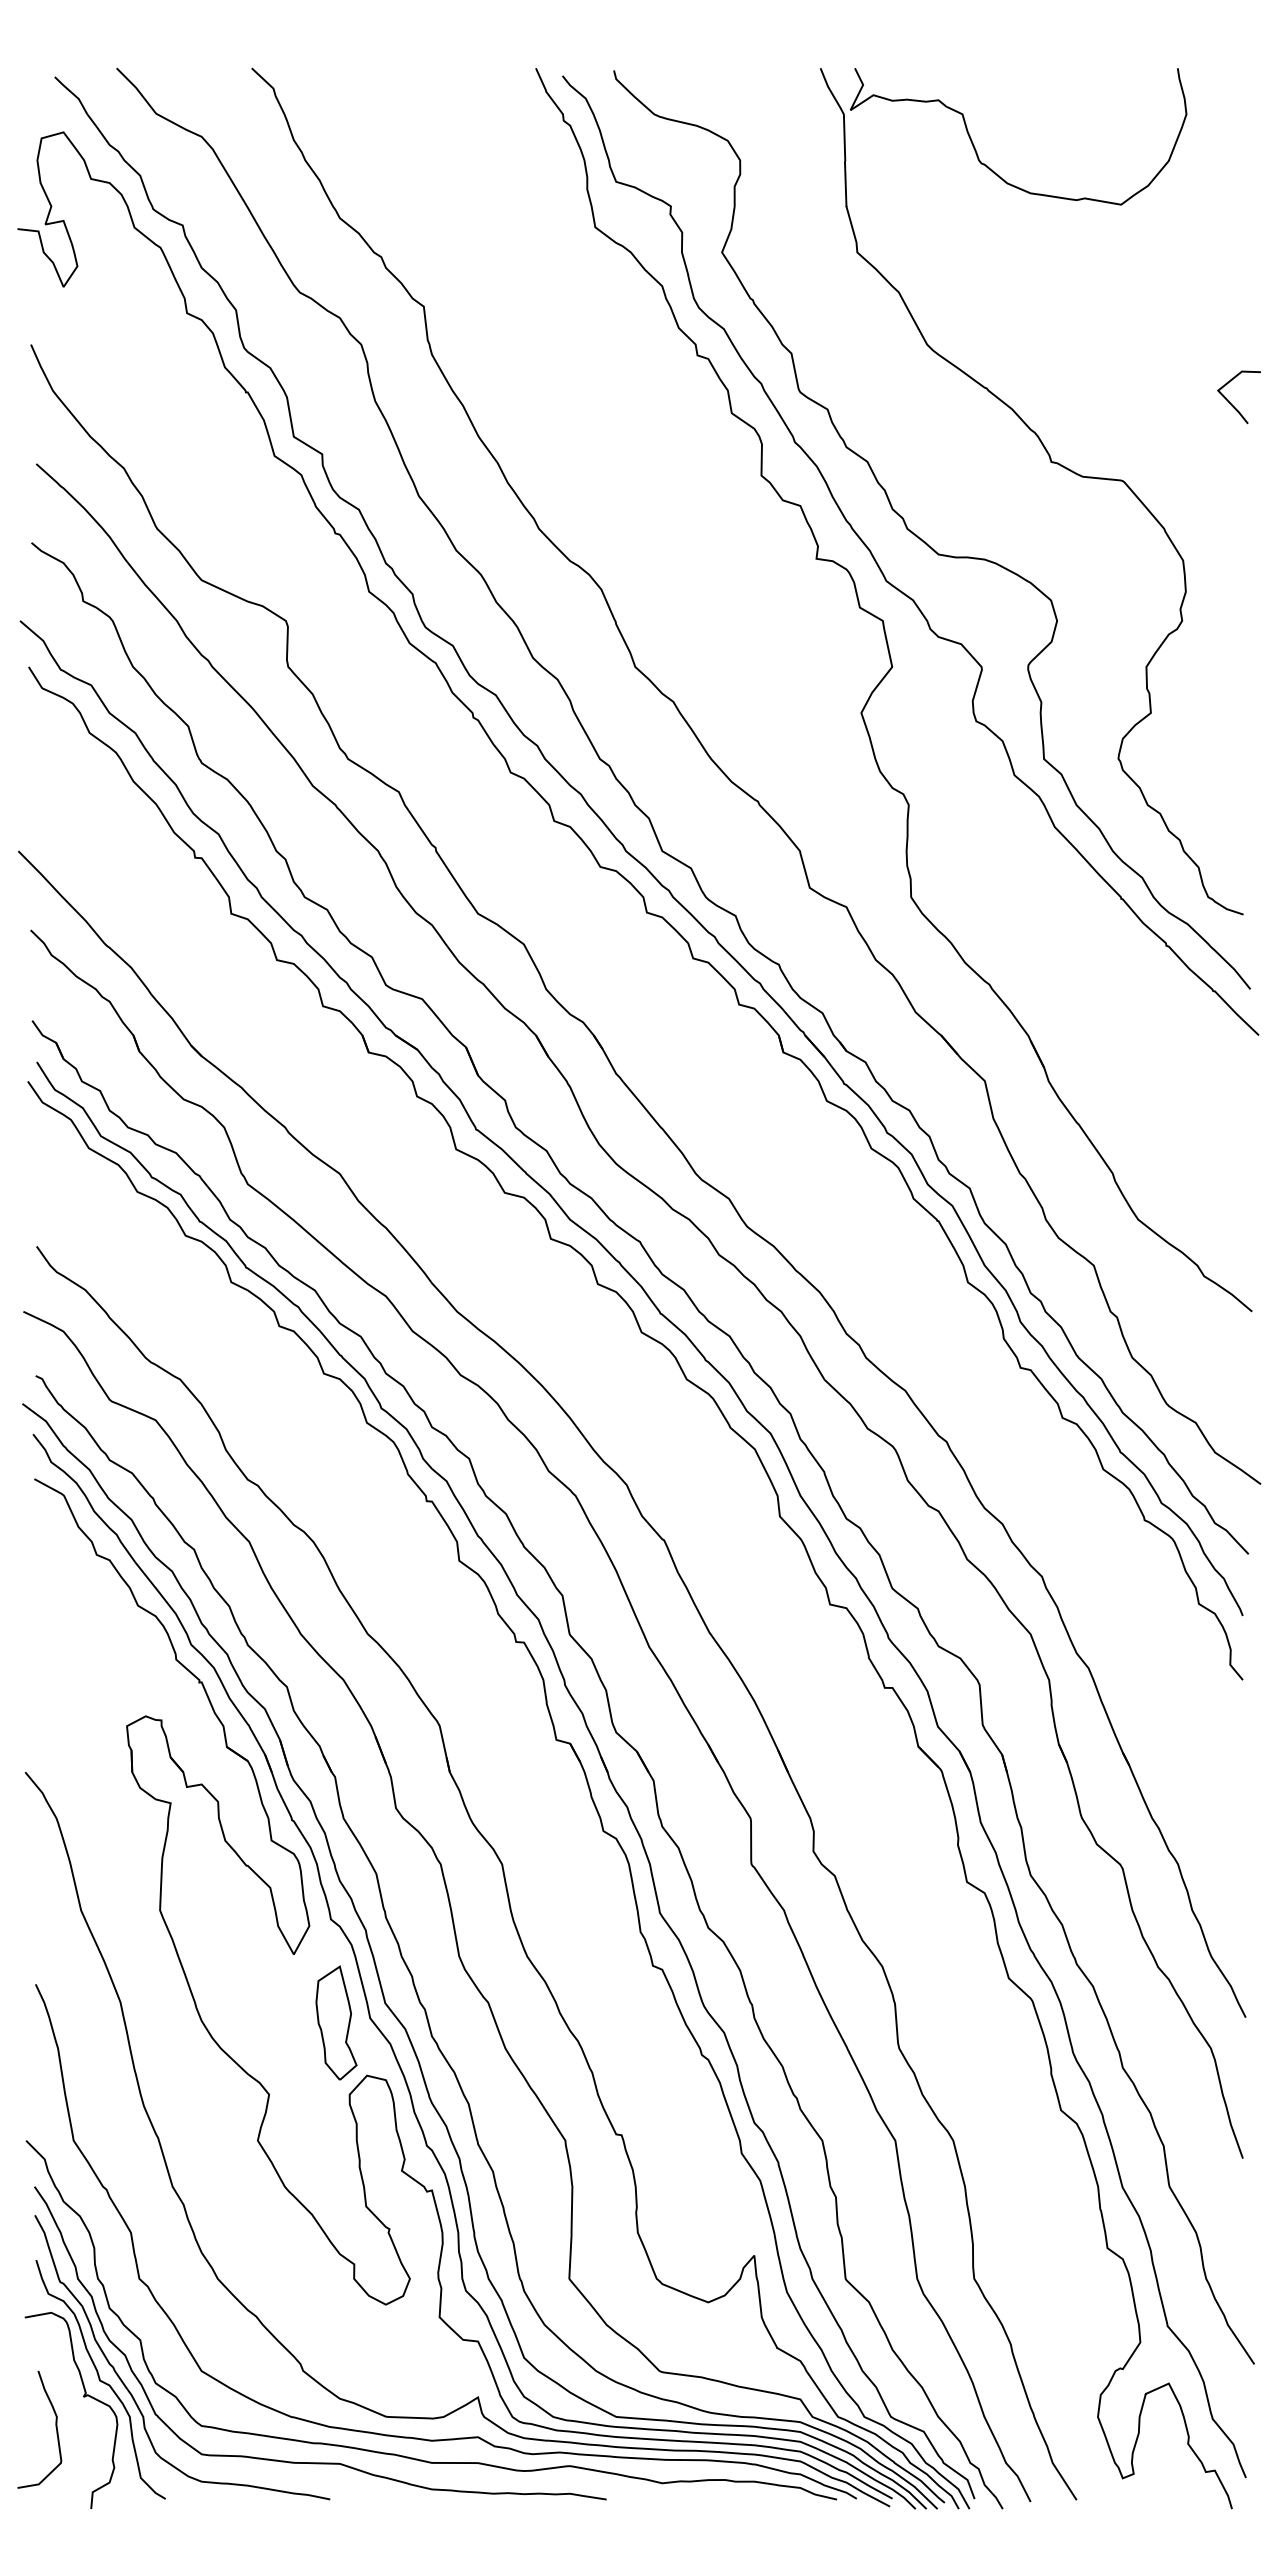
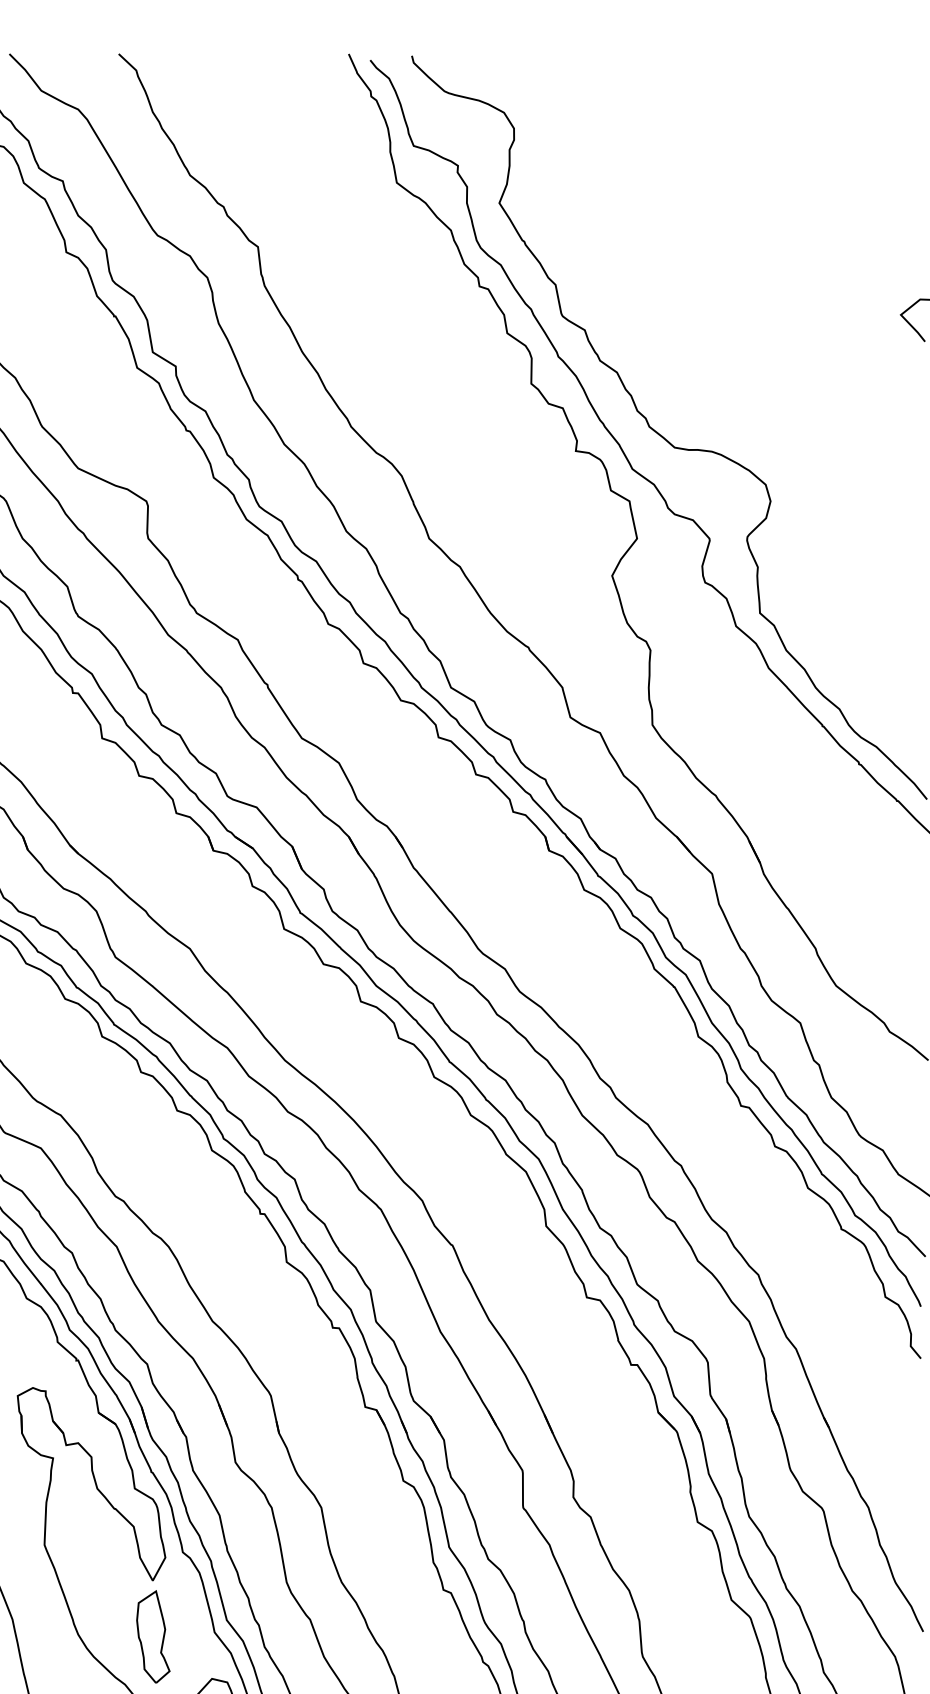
part: (1050, 462) -> (765, 373), removed
part: (336, 2022) -> (153, 1636), moved

